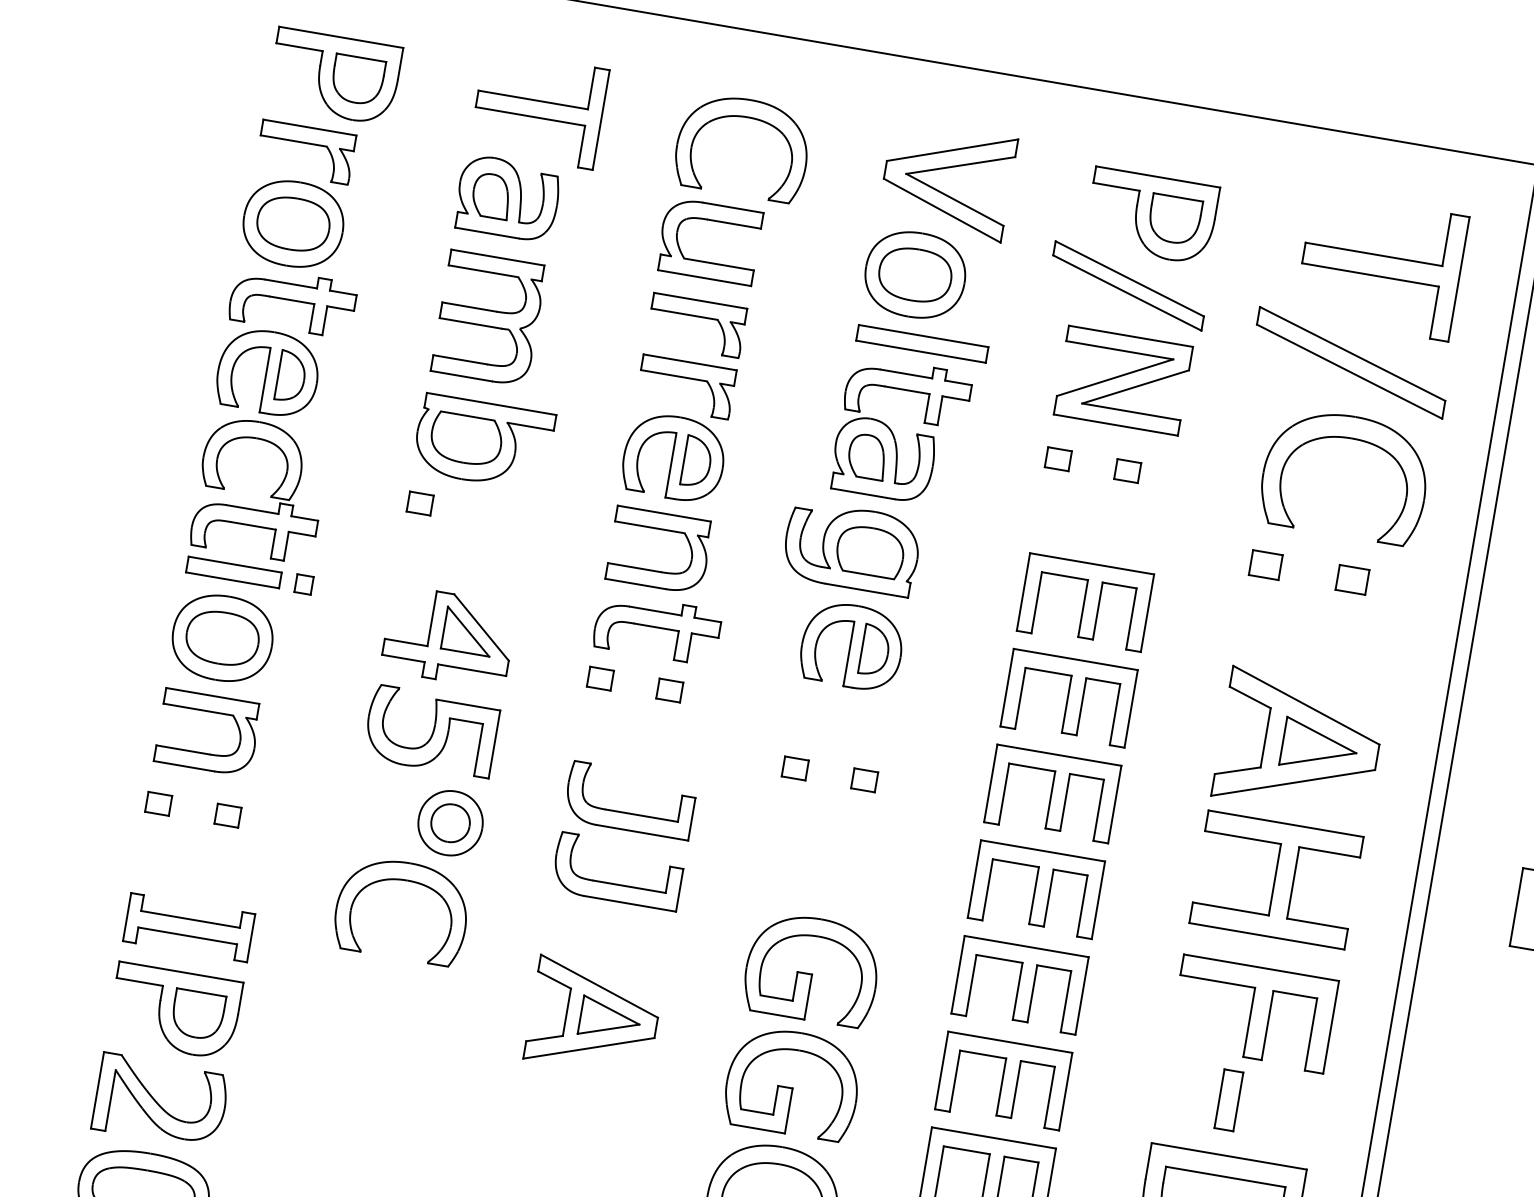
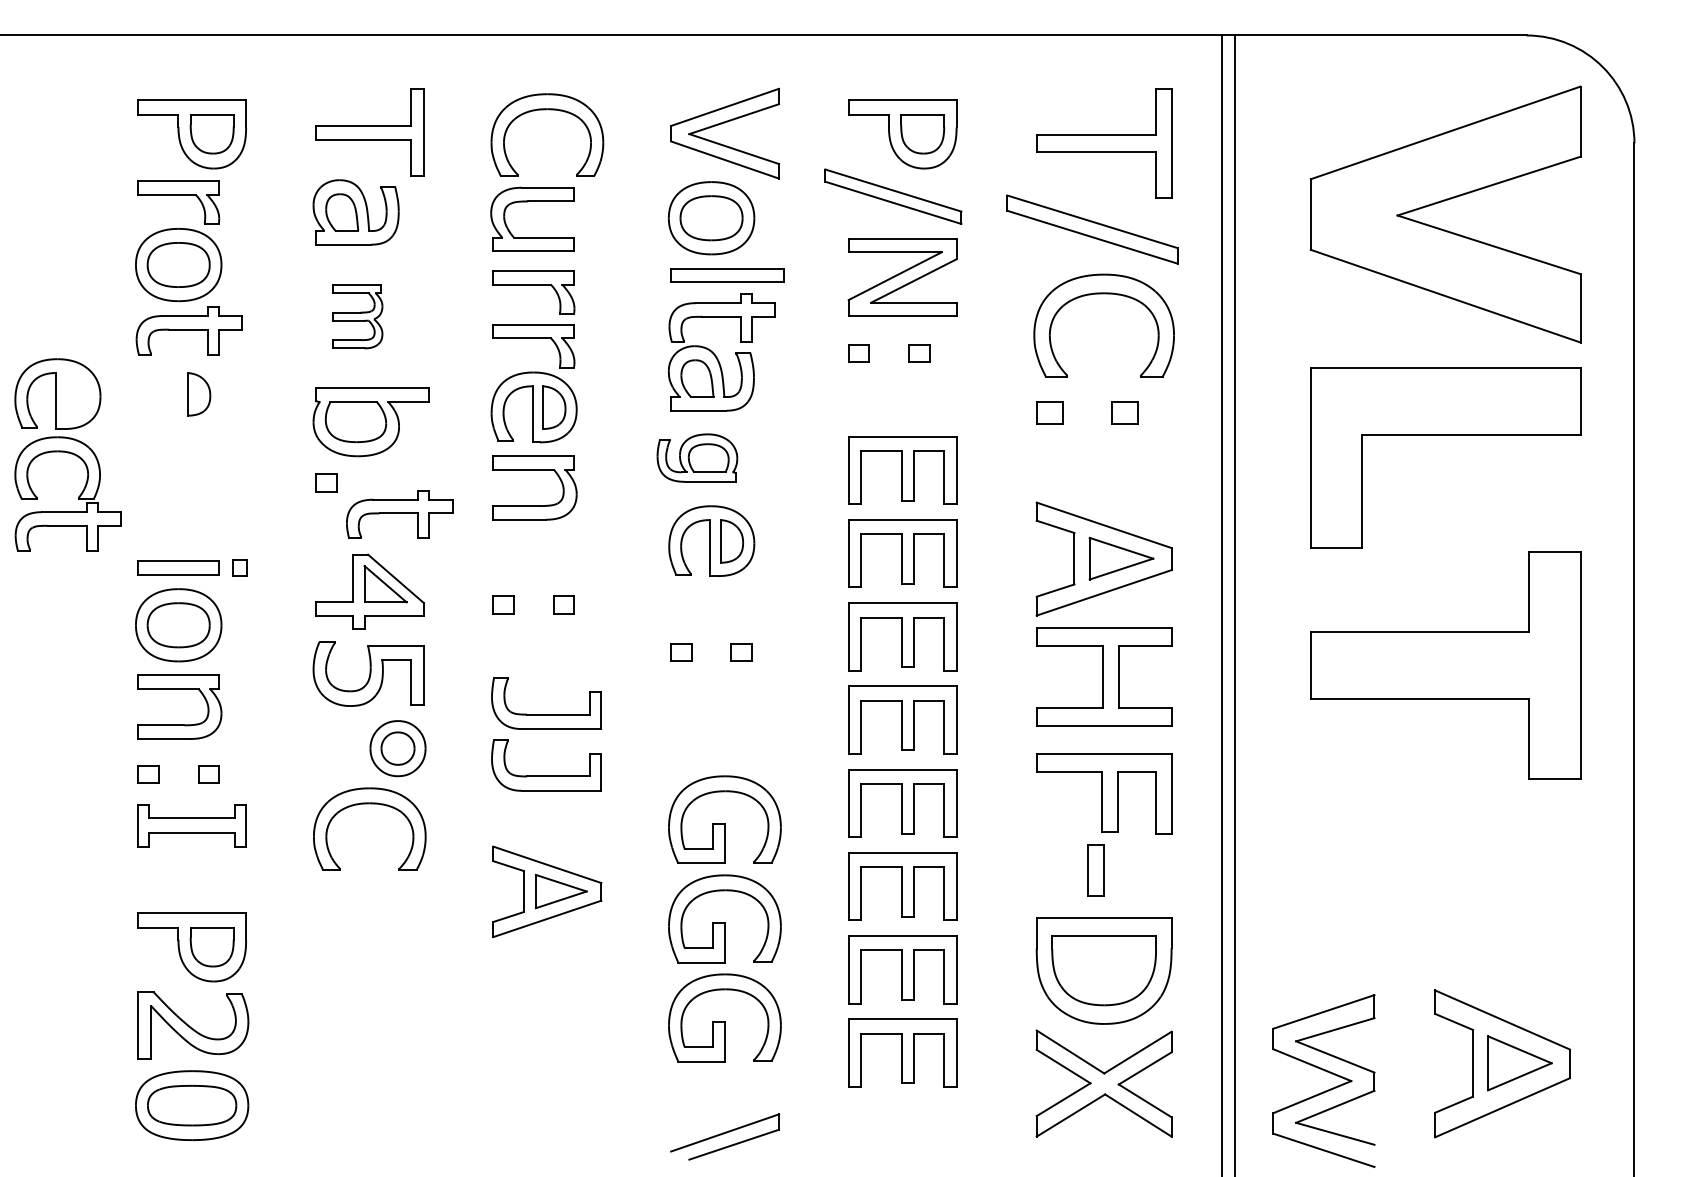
part: (488, 318) -> (357, 316), size x0.6
part: (267, 443) -> (67, 454), moved
part: (852, 547) -> (697, 457), size x0.7
part: (657, 628) -> (399, 514), moved
part: (188, 927) -> (191, 825), moved

